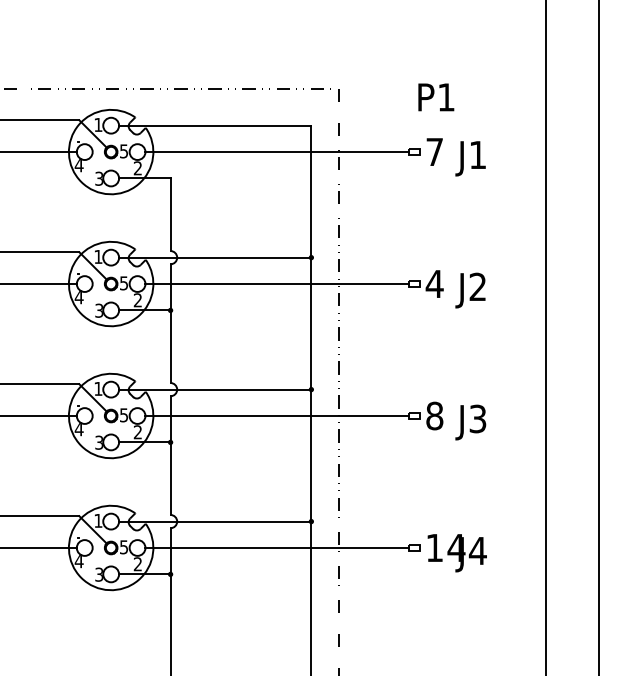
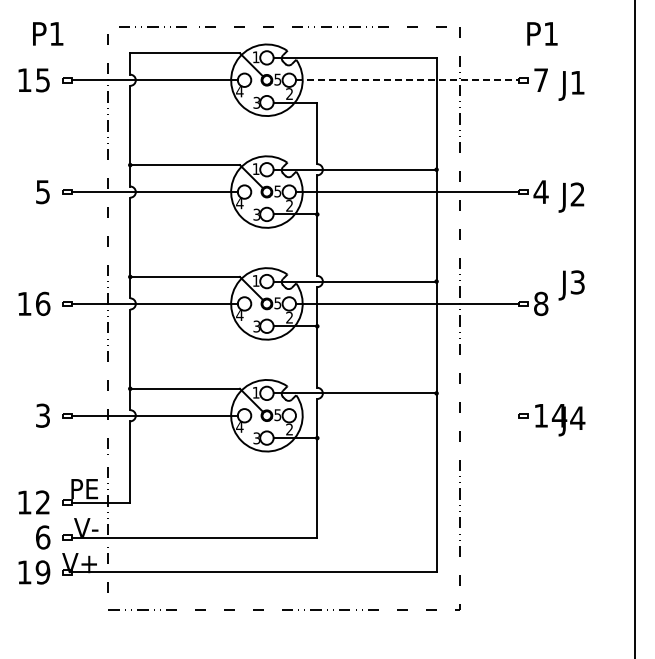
line: (277, 152) -> (407, 80), solid -> dashed
text: (470, 422) -> (571, 285), moved
line: (277, 547) -> (407, 415), removed

